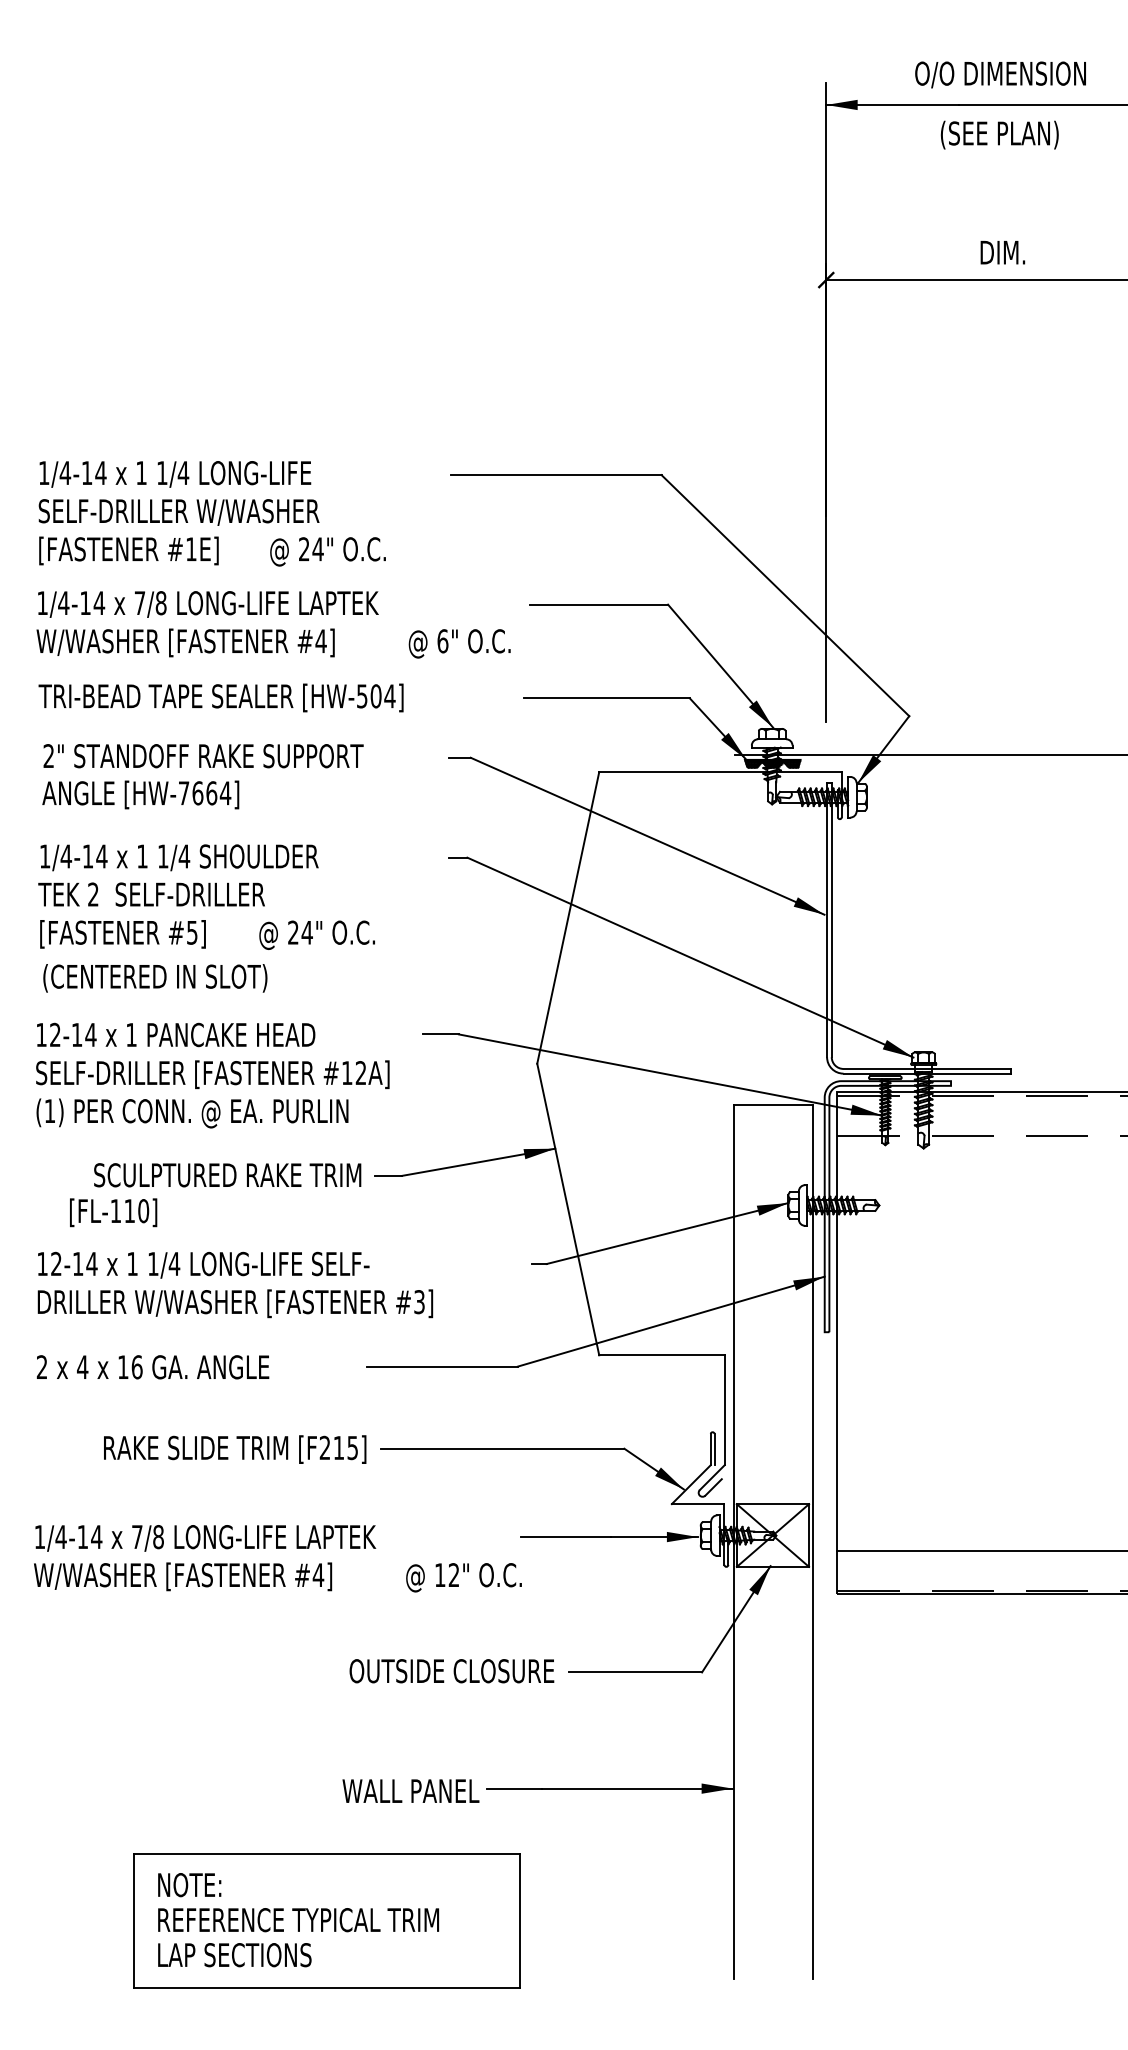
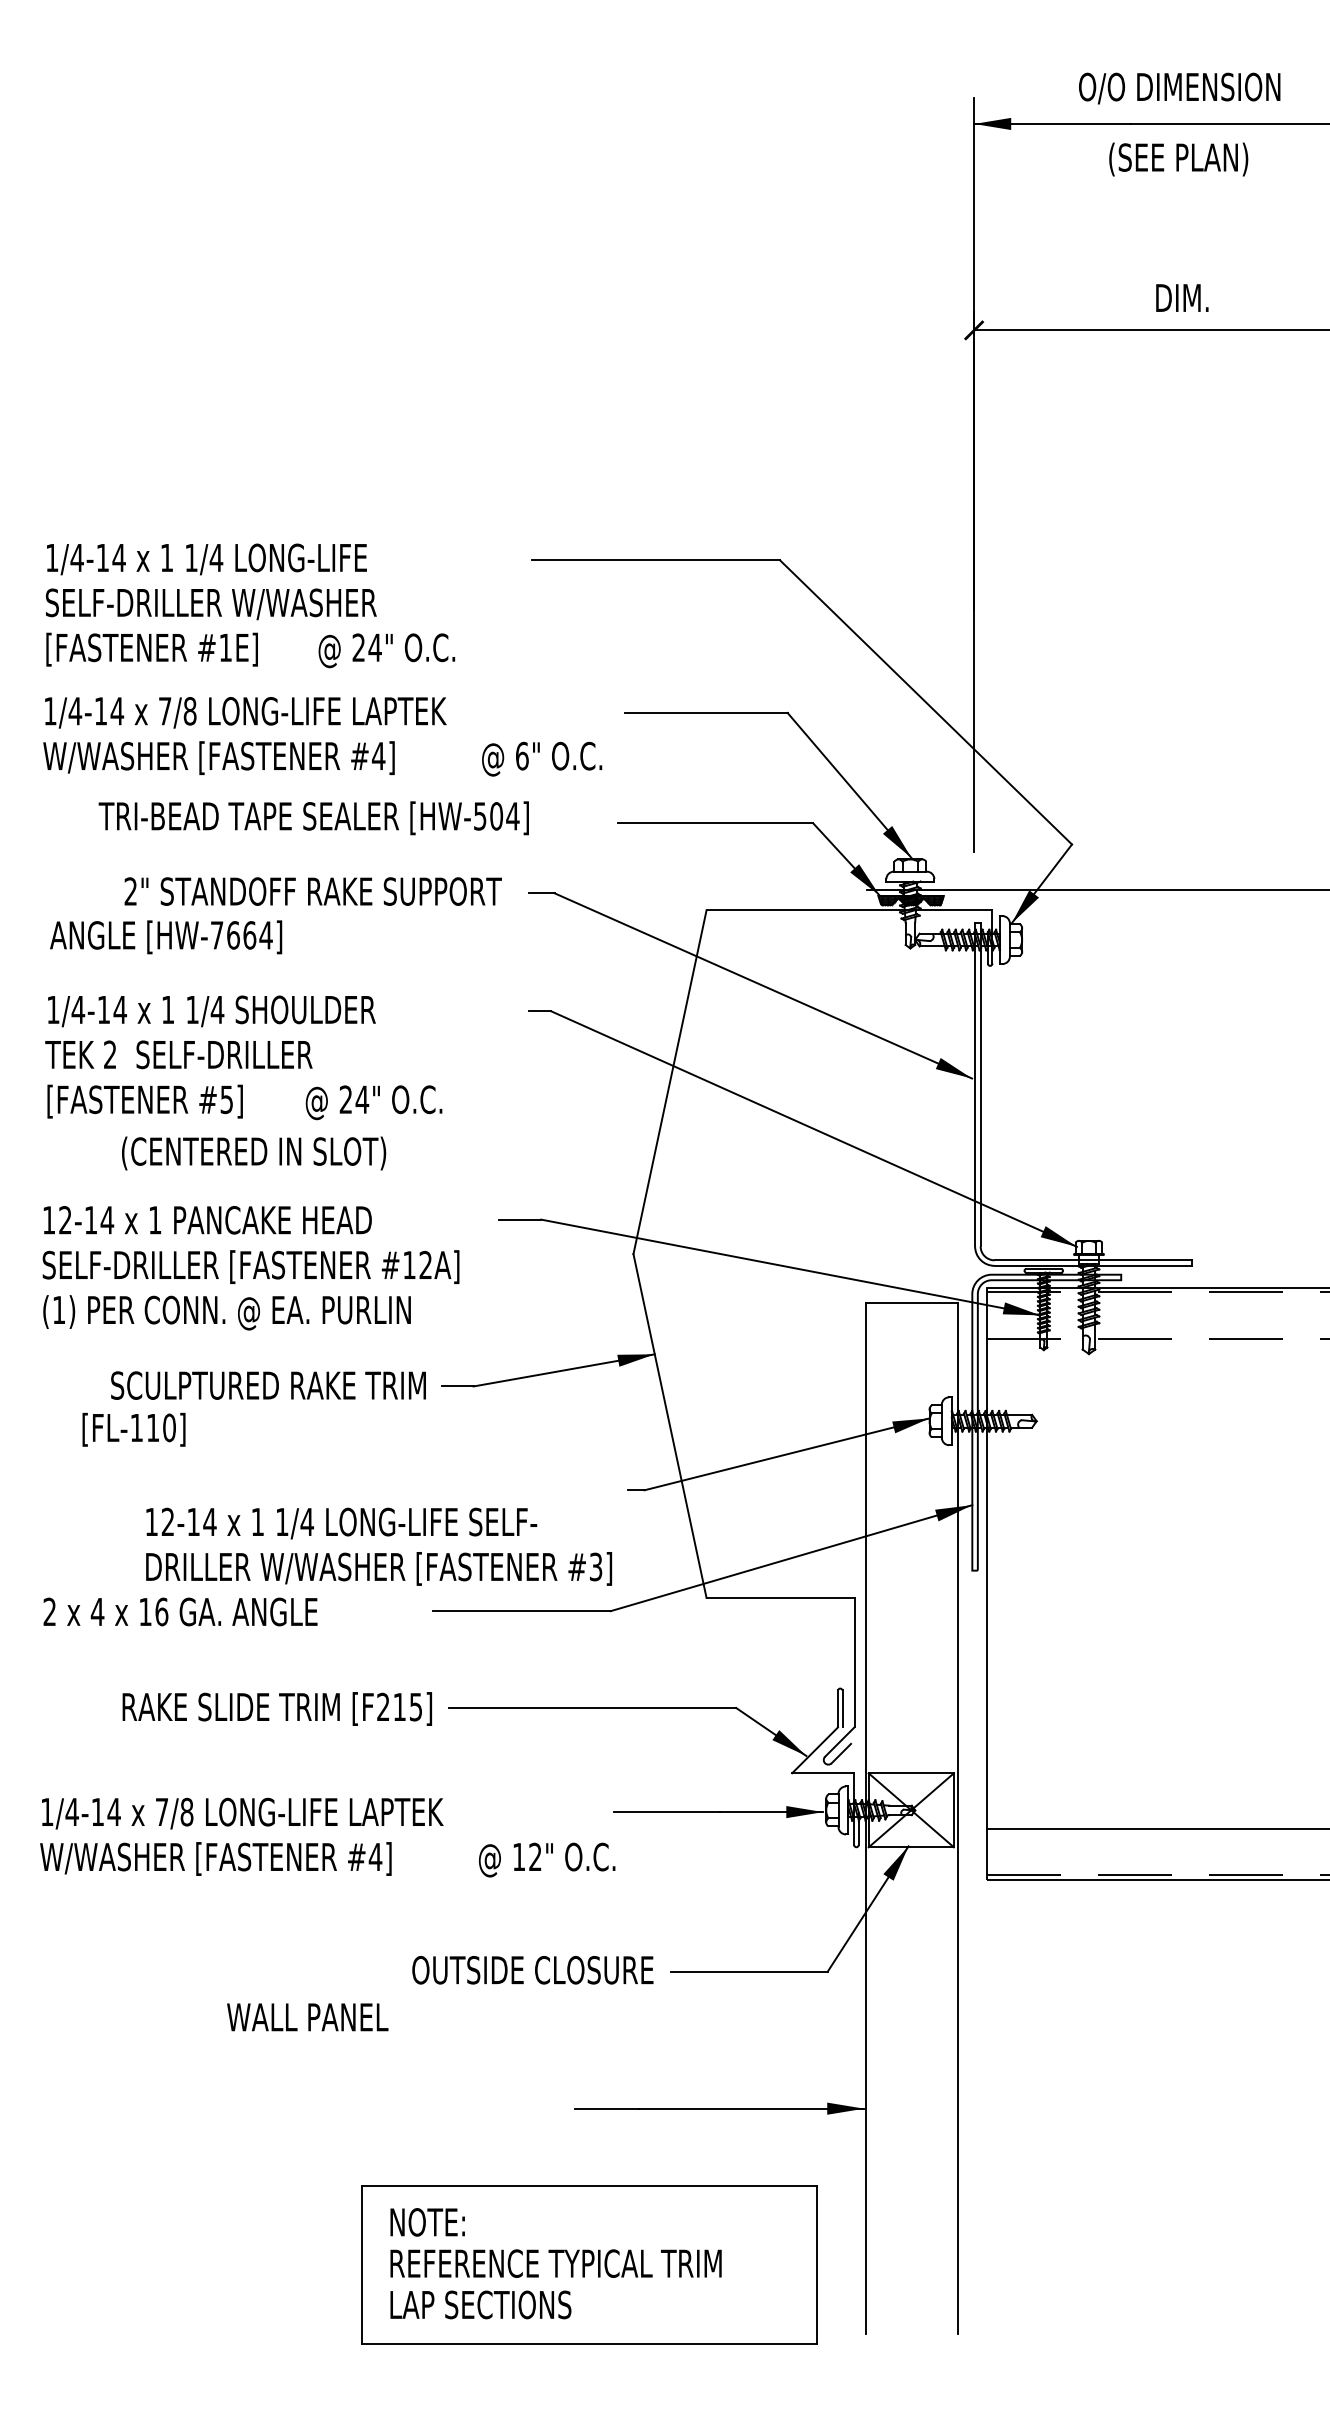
text: (220, 697) -> (313, 817), moved
text: (203, 756) -> (313, 891), moved
text: (155, 978) -> (254, 1153), moved
text: (235, 1284) -> (379, 1546), moved
text: (410, 1790) -> (307, 2016), moved
part: (326, 1920) -> (588, 2264), moved

